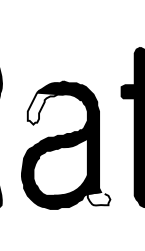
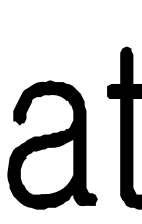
fill: (45, 108) -> (31, 108), added
fill: (98, 198) -> (84, 198), added

